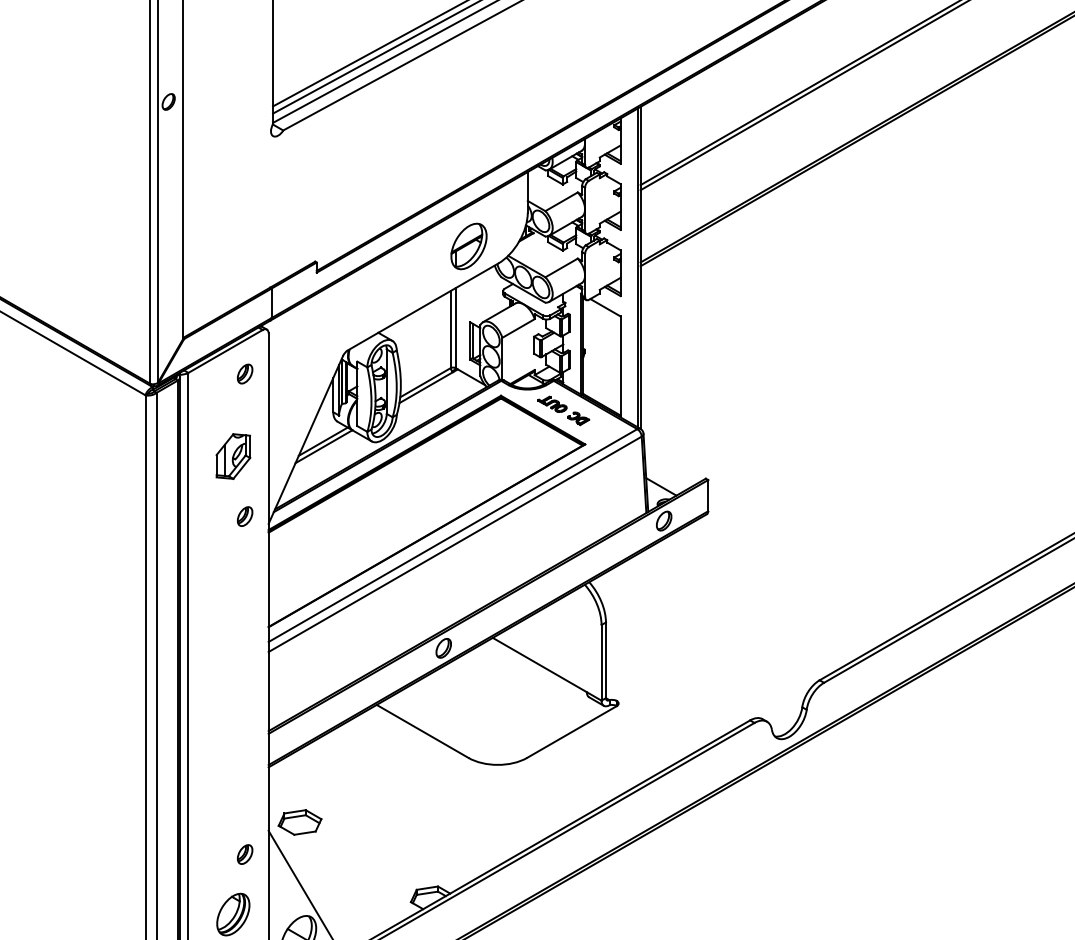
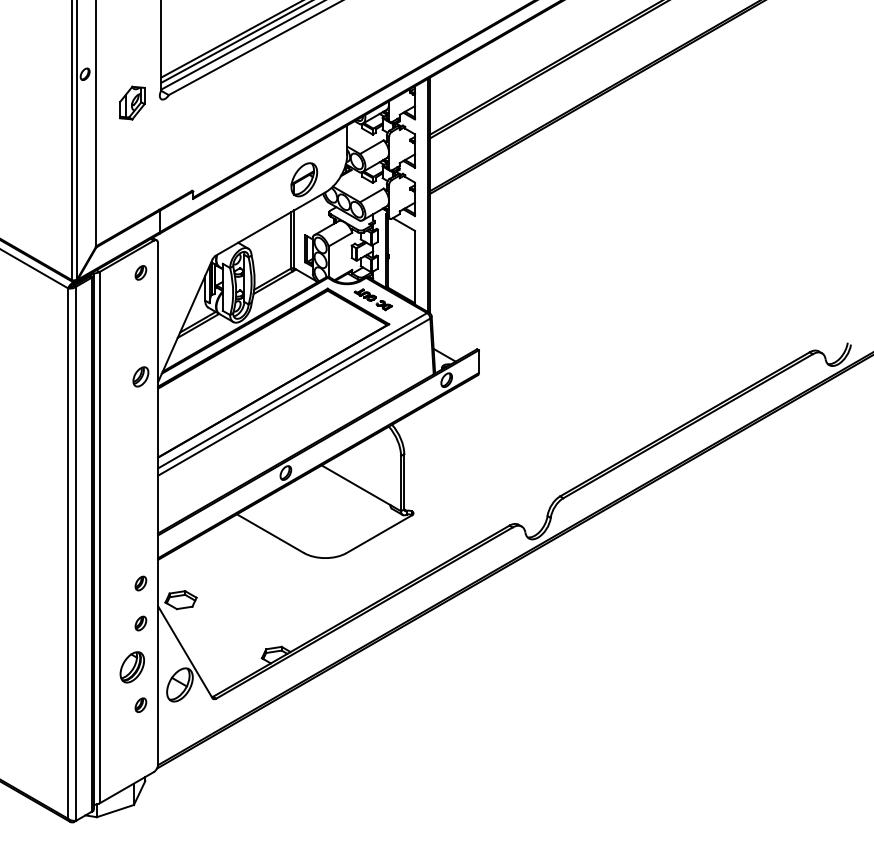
part: (233, 455) -> (132, 102), moved
part: (244, 516) -> (140, 376), size x1.4
part: (244, 799) -> (140, 583), added

